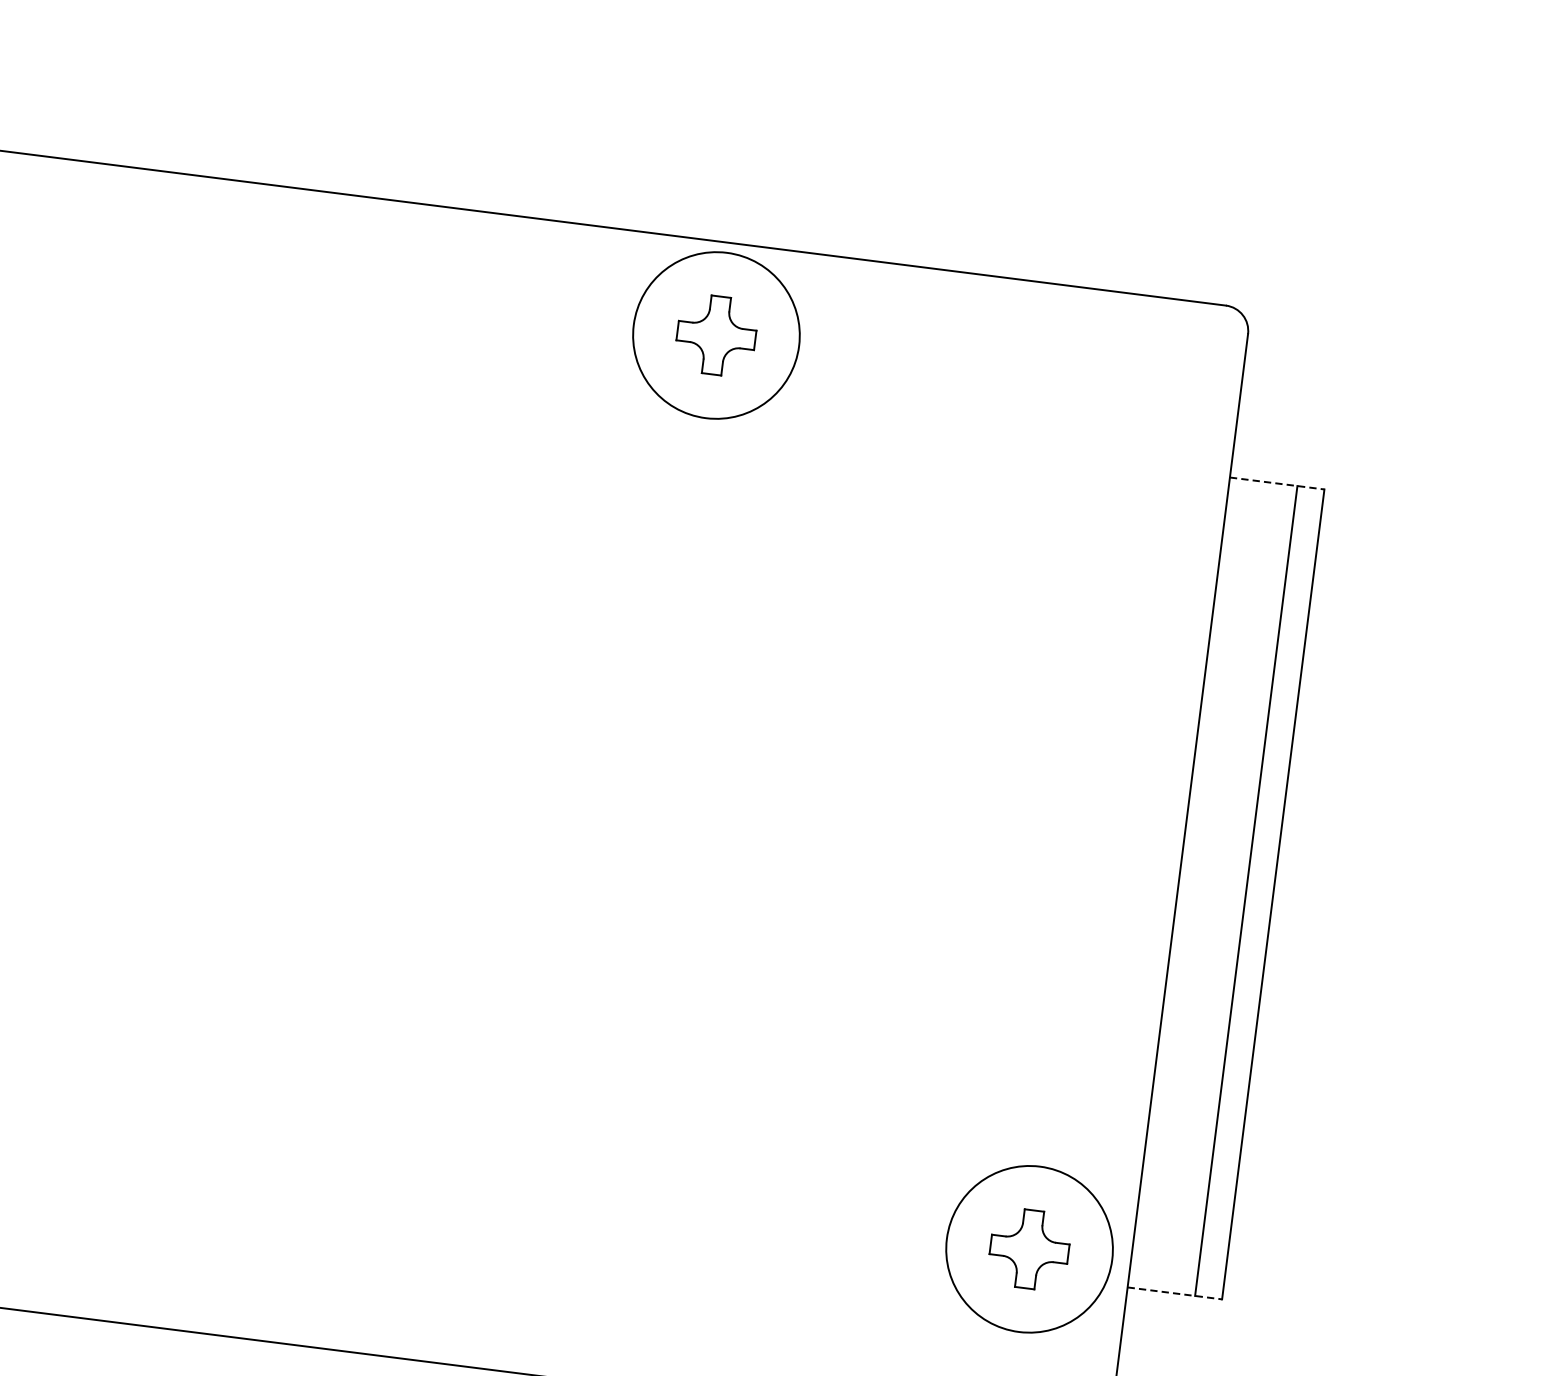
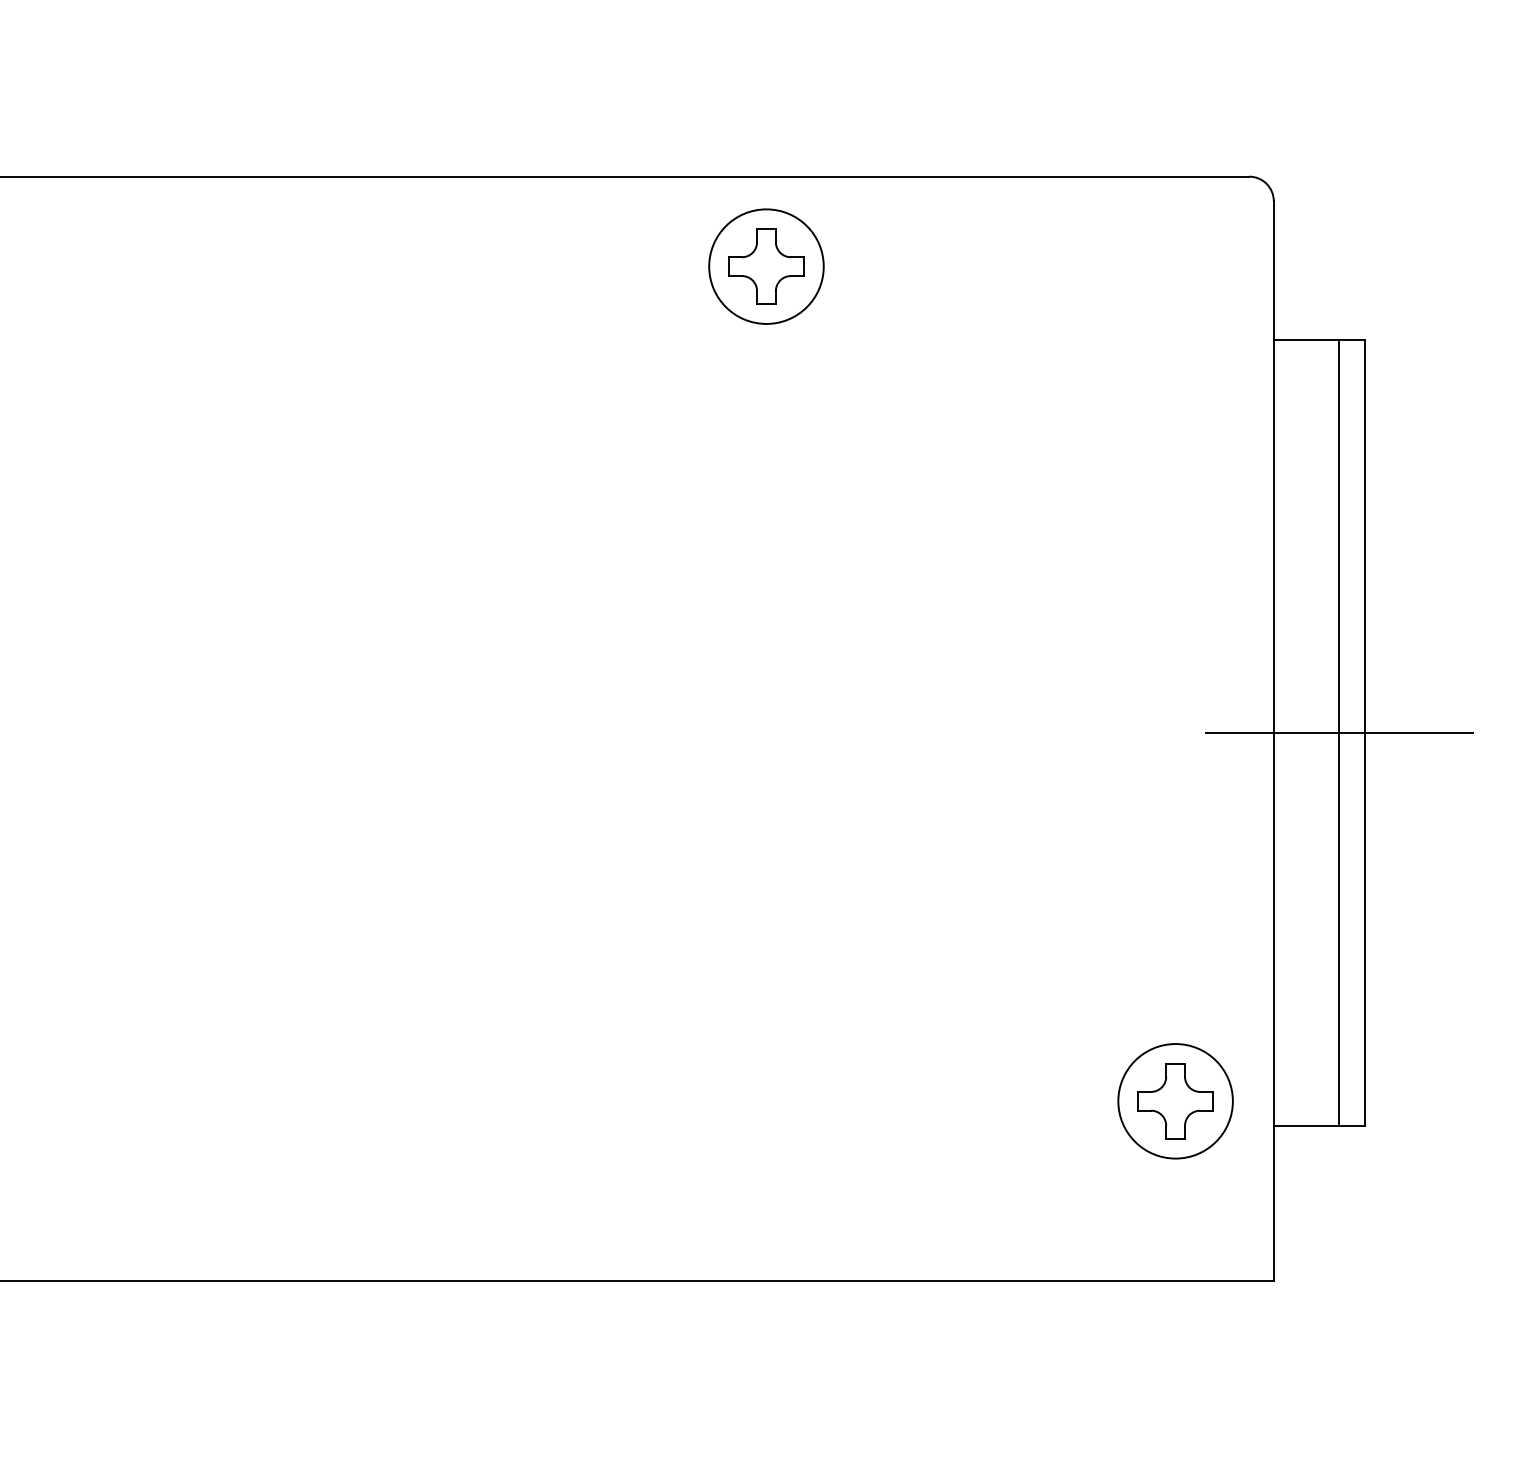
circle: (716, 335) -> (766, 266), size x0.71
line: (1277, 483) -> (1319, 340), dashed -> solid
line: (1246, 891) -> (1339, 733), added
circle: (1029, 1249) -> (1175, 1101), size x0.71
line: (1174, 1293) -> (1319, 1125), dashed -> solid

